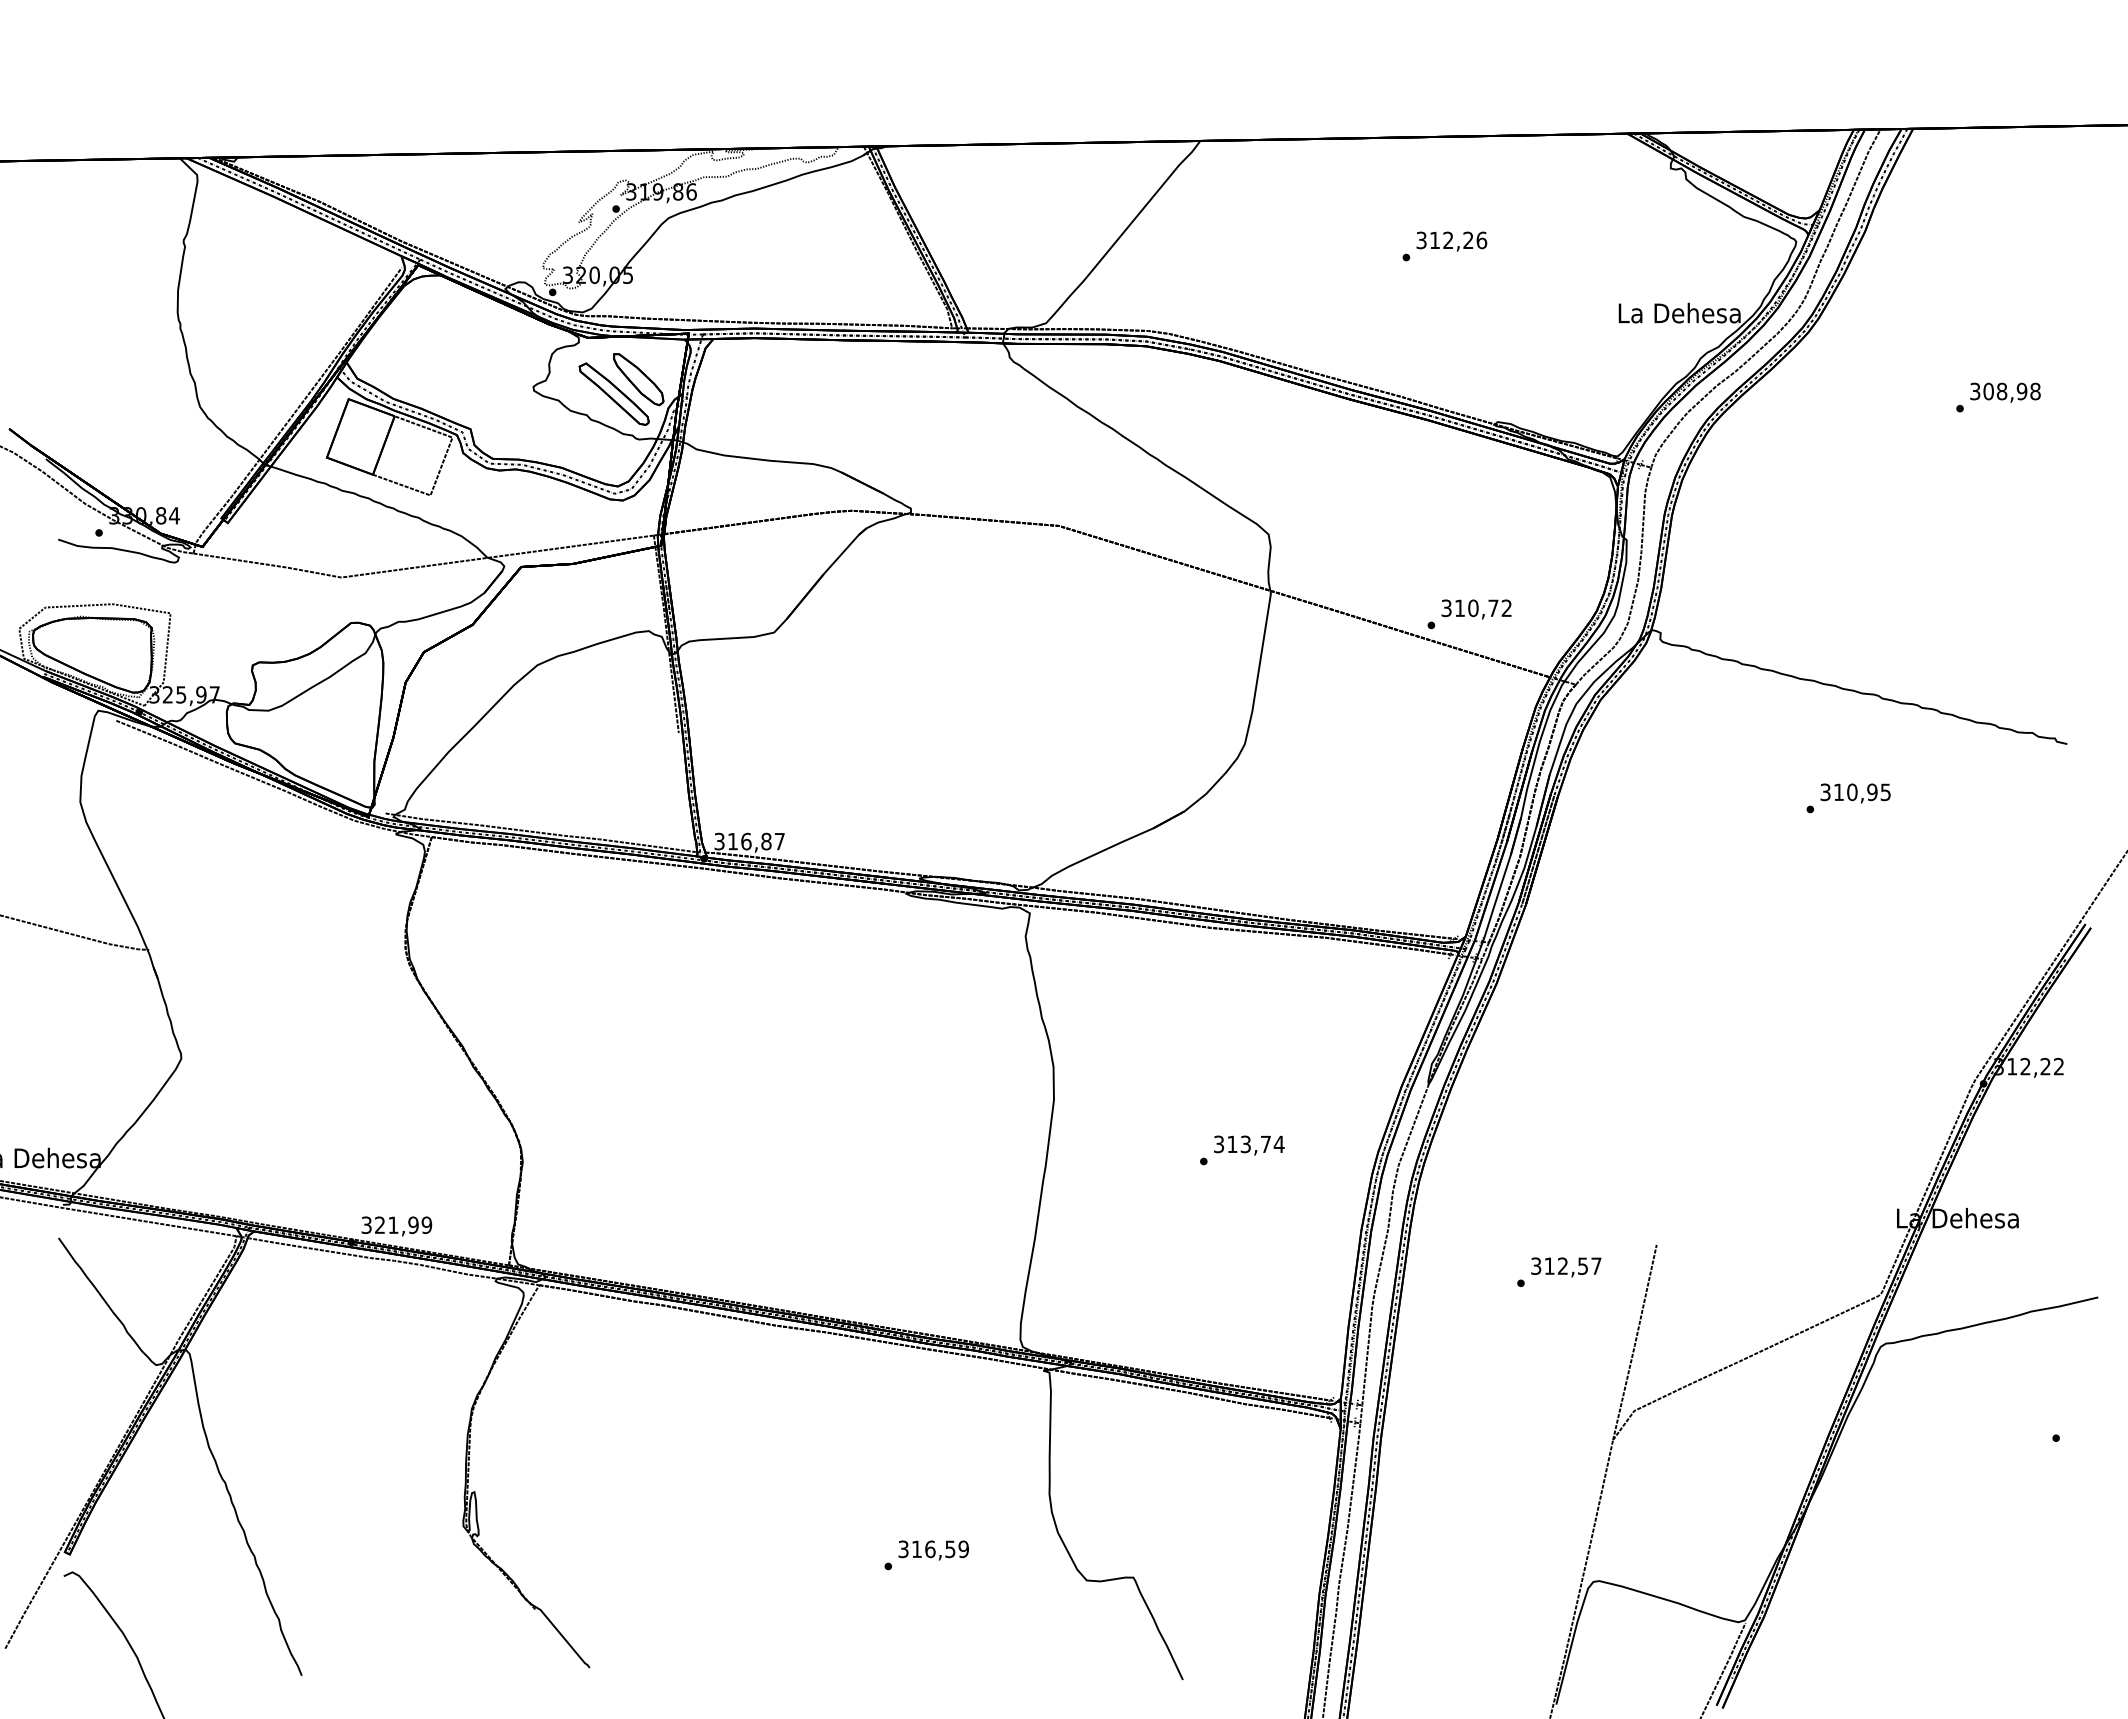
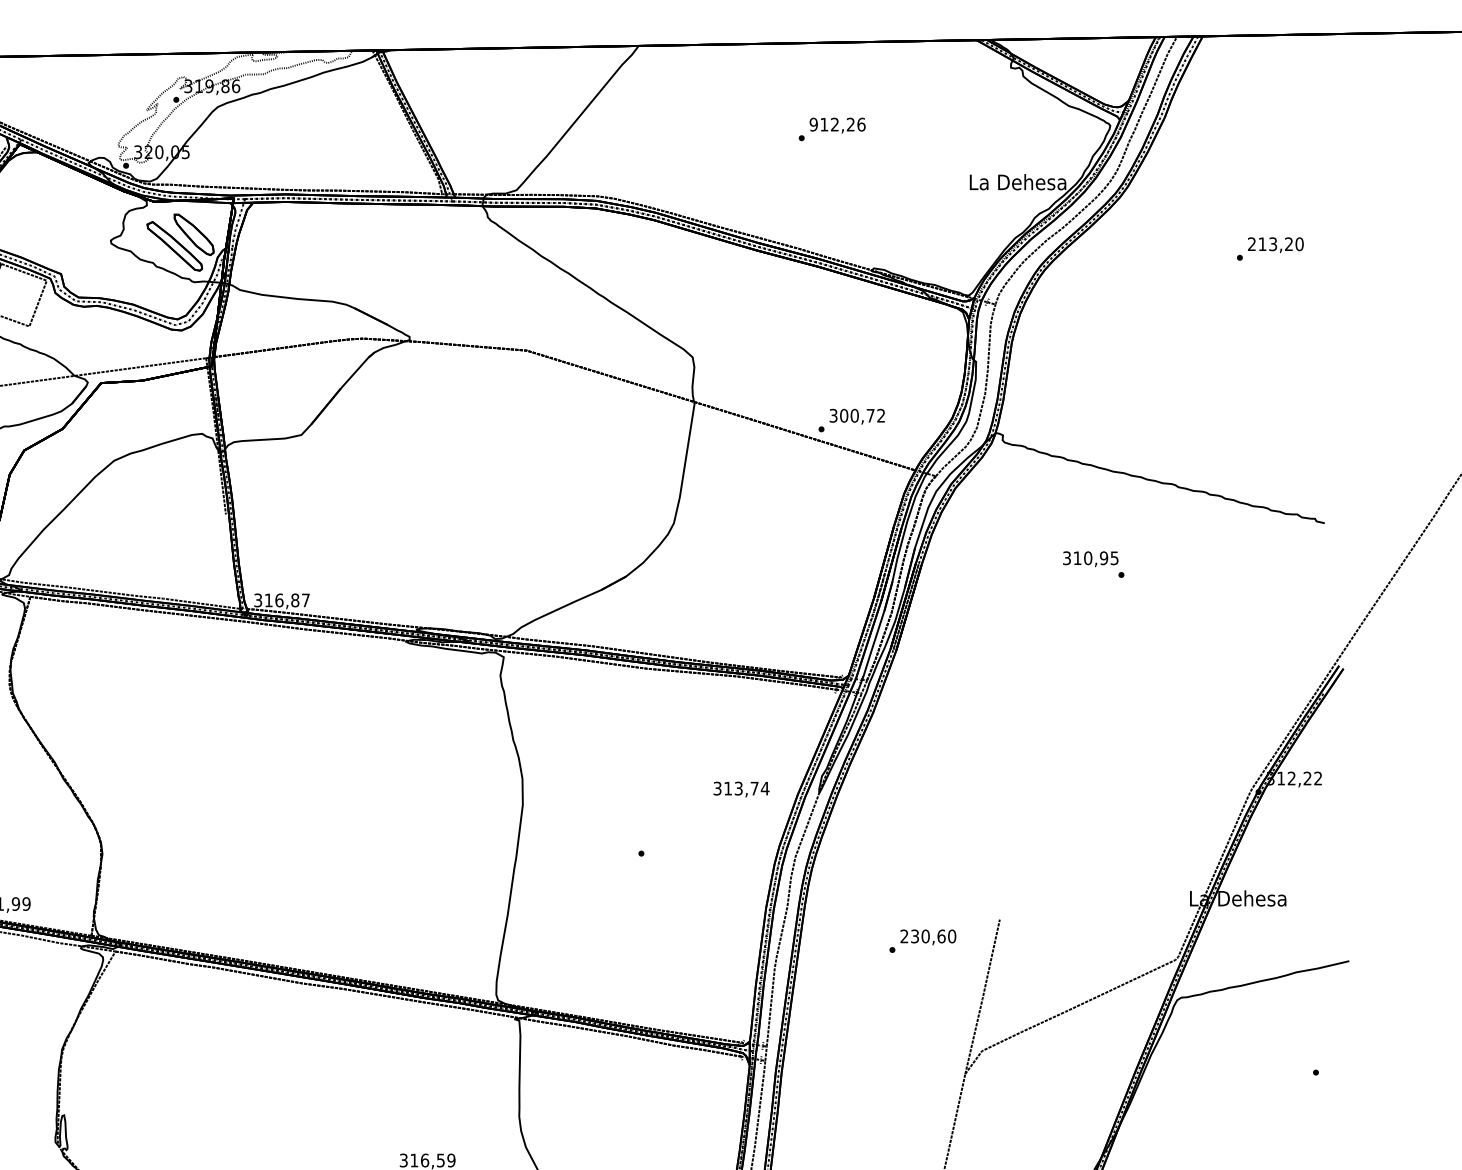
text: (1421, 239) -> (813, 123), 312,26 -> 912,26
text: (2005, 391) -> (1275, 244), 308,98 -> 213,20
text: (1459, 608) -> (843, 415), 310,72 -> 300,72
text: (1855, 793) -> (1090, 559), moved
text: (1249, 1145) -> (741, 789), moved
text: (1566, 1265) -> (928, 935), 312,57 -> 230,60

